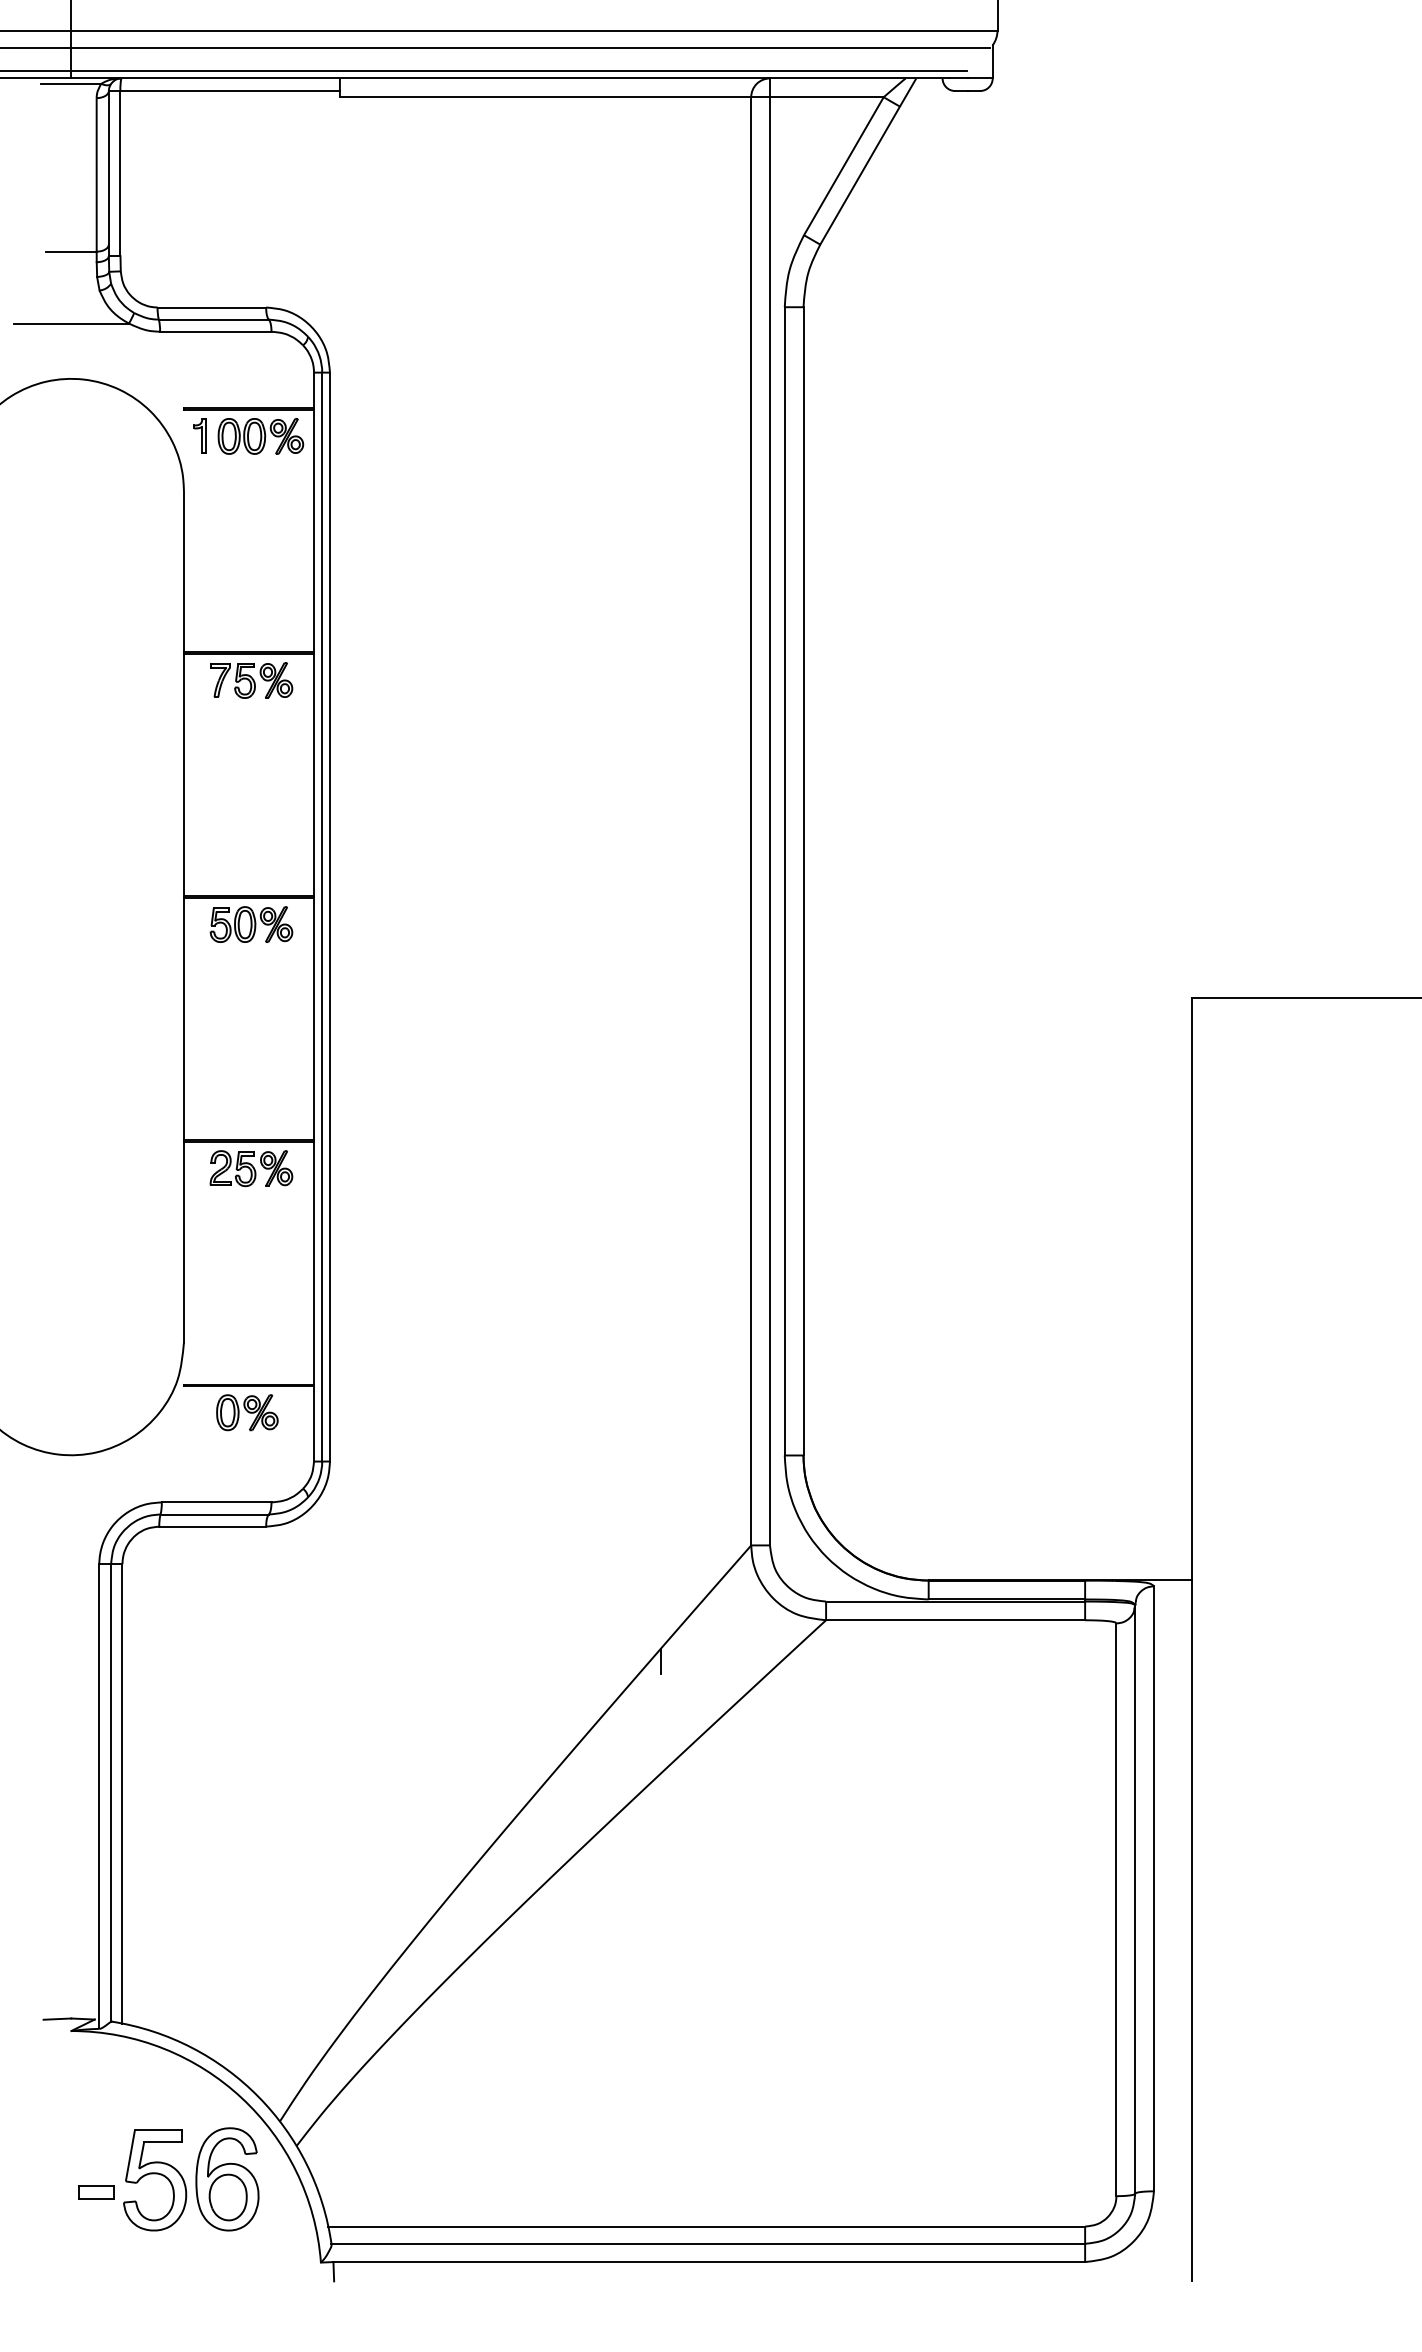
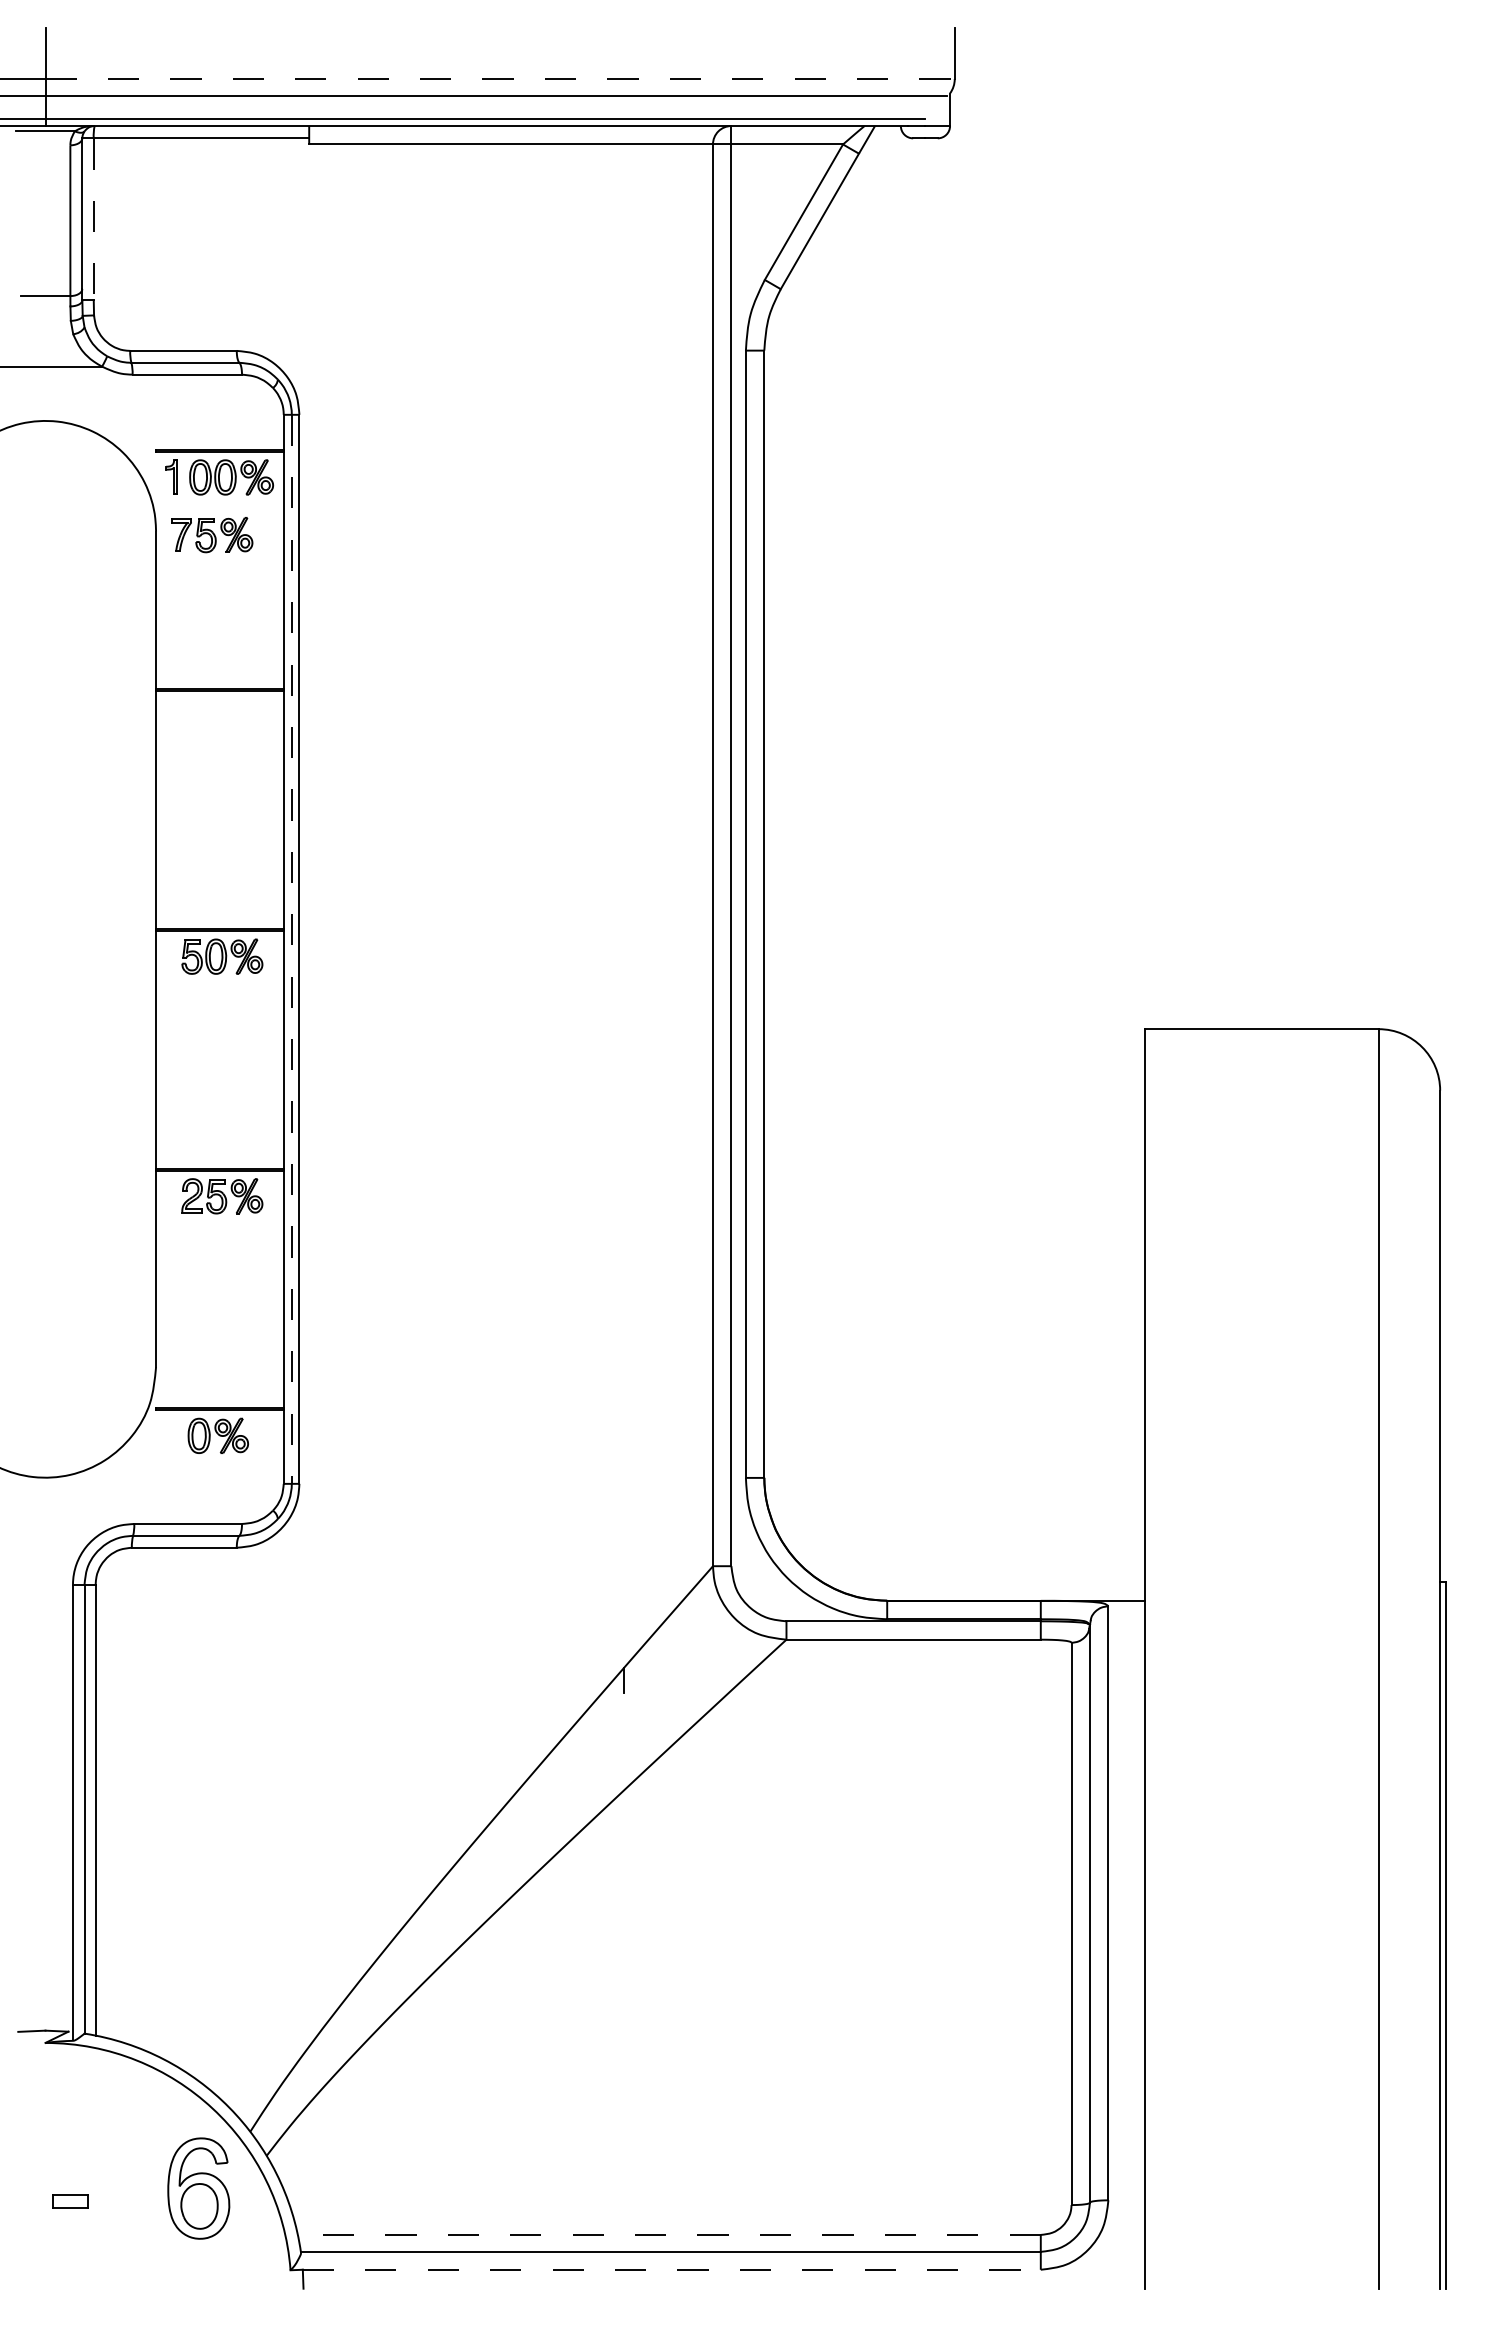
line: (534, 30) -> (500, 78), solid -> dashed
line: (120, 173) -> (93, 219), solid -> dashed
part: (251, 680) -> (212, 535), moved
line: (321, 917) -> (291, 949), solid -> dashed
part: (154, 2180) -> (127, 2189), removed
line: (705, 2226) -> (668, 2234), solid -> dashed
line: (708, 2261) -> (671, 2269), solid -> dashed

